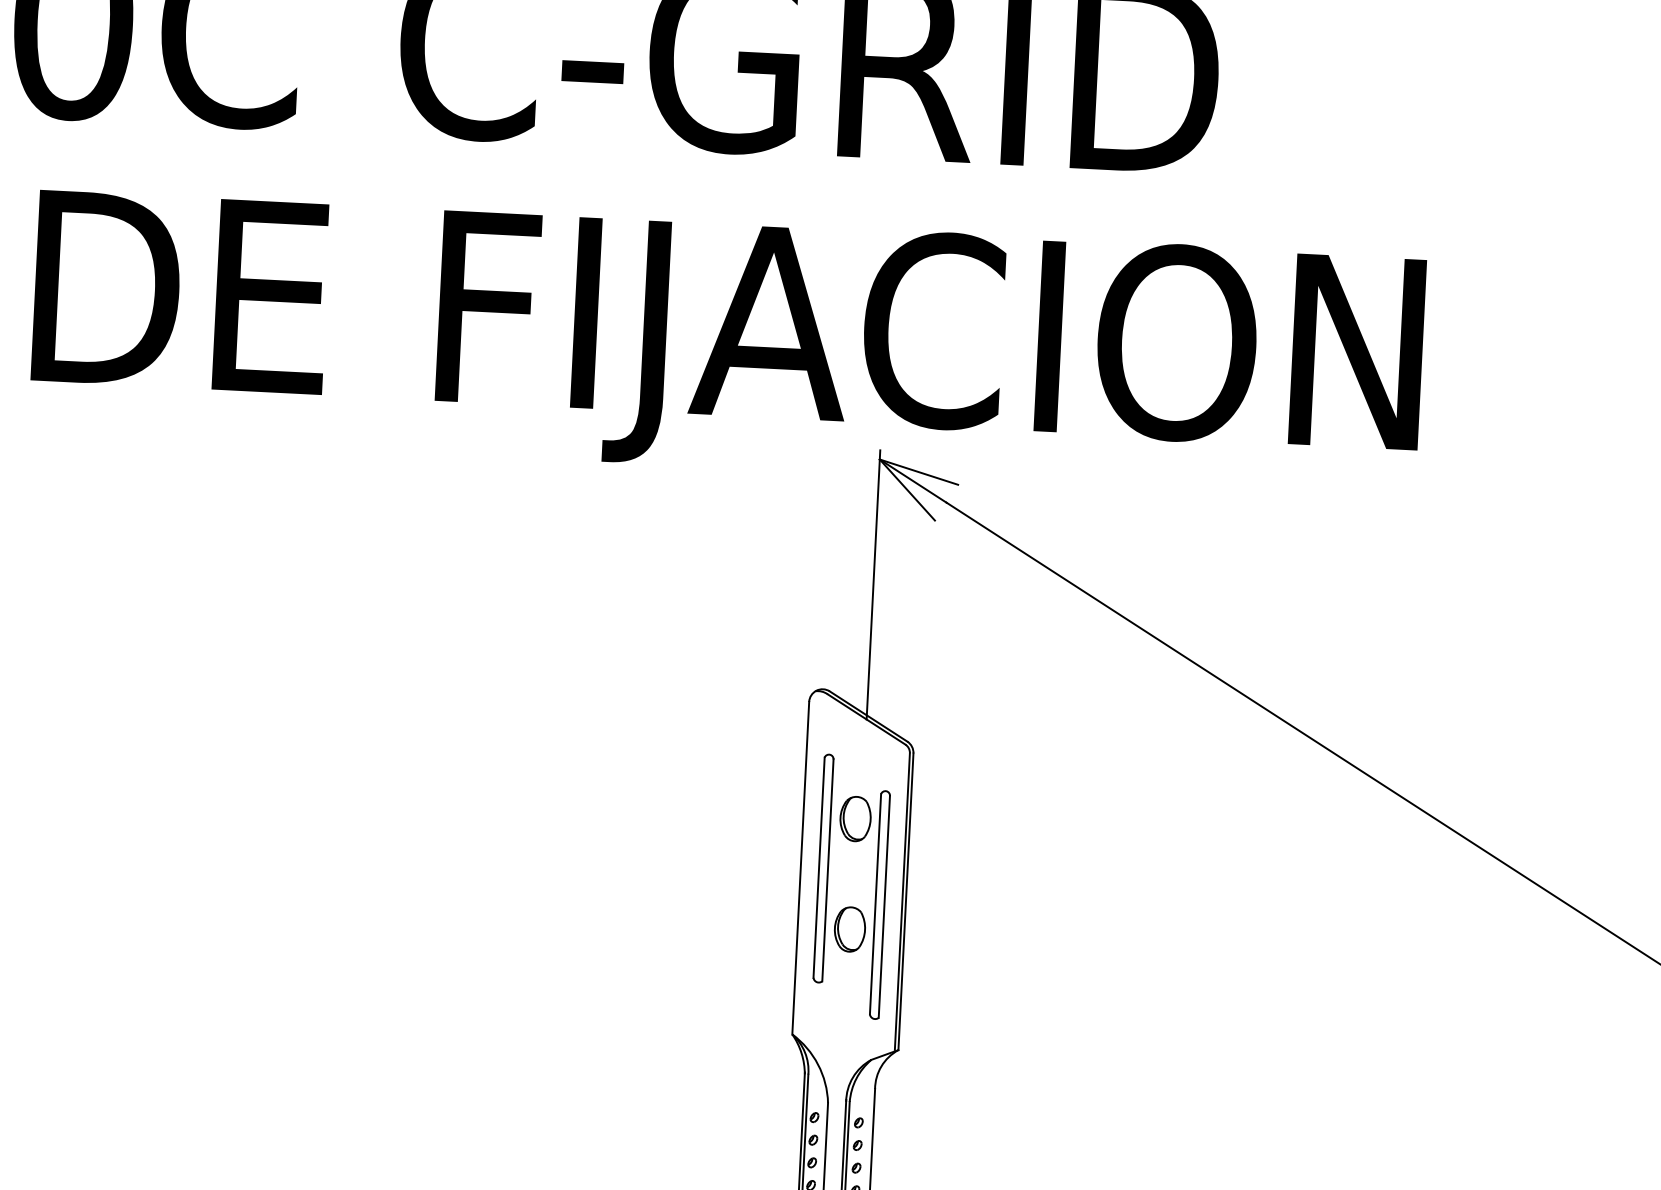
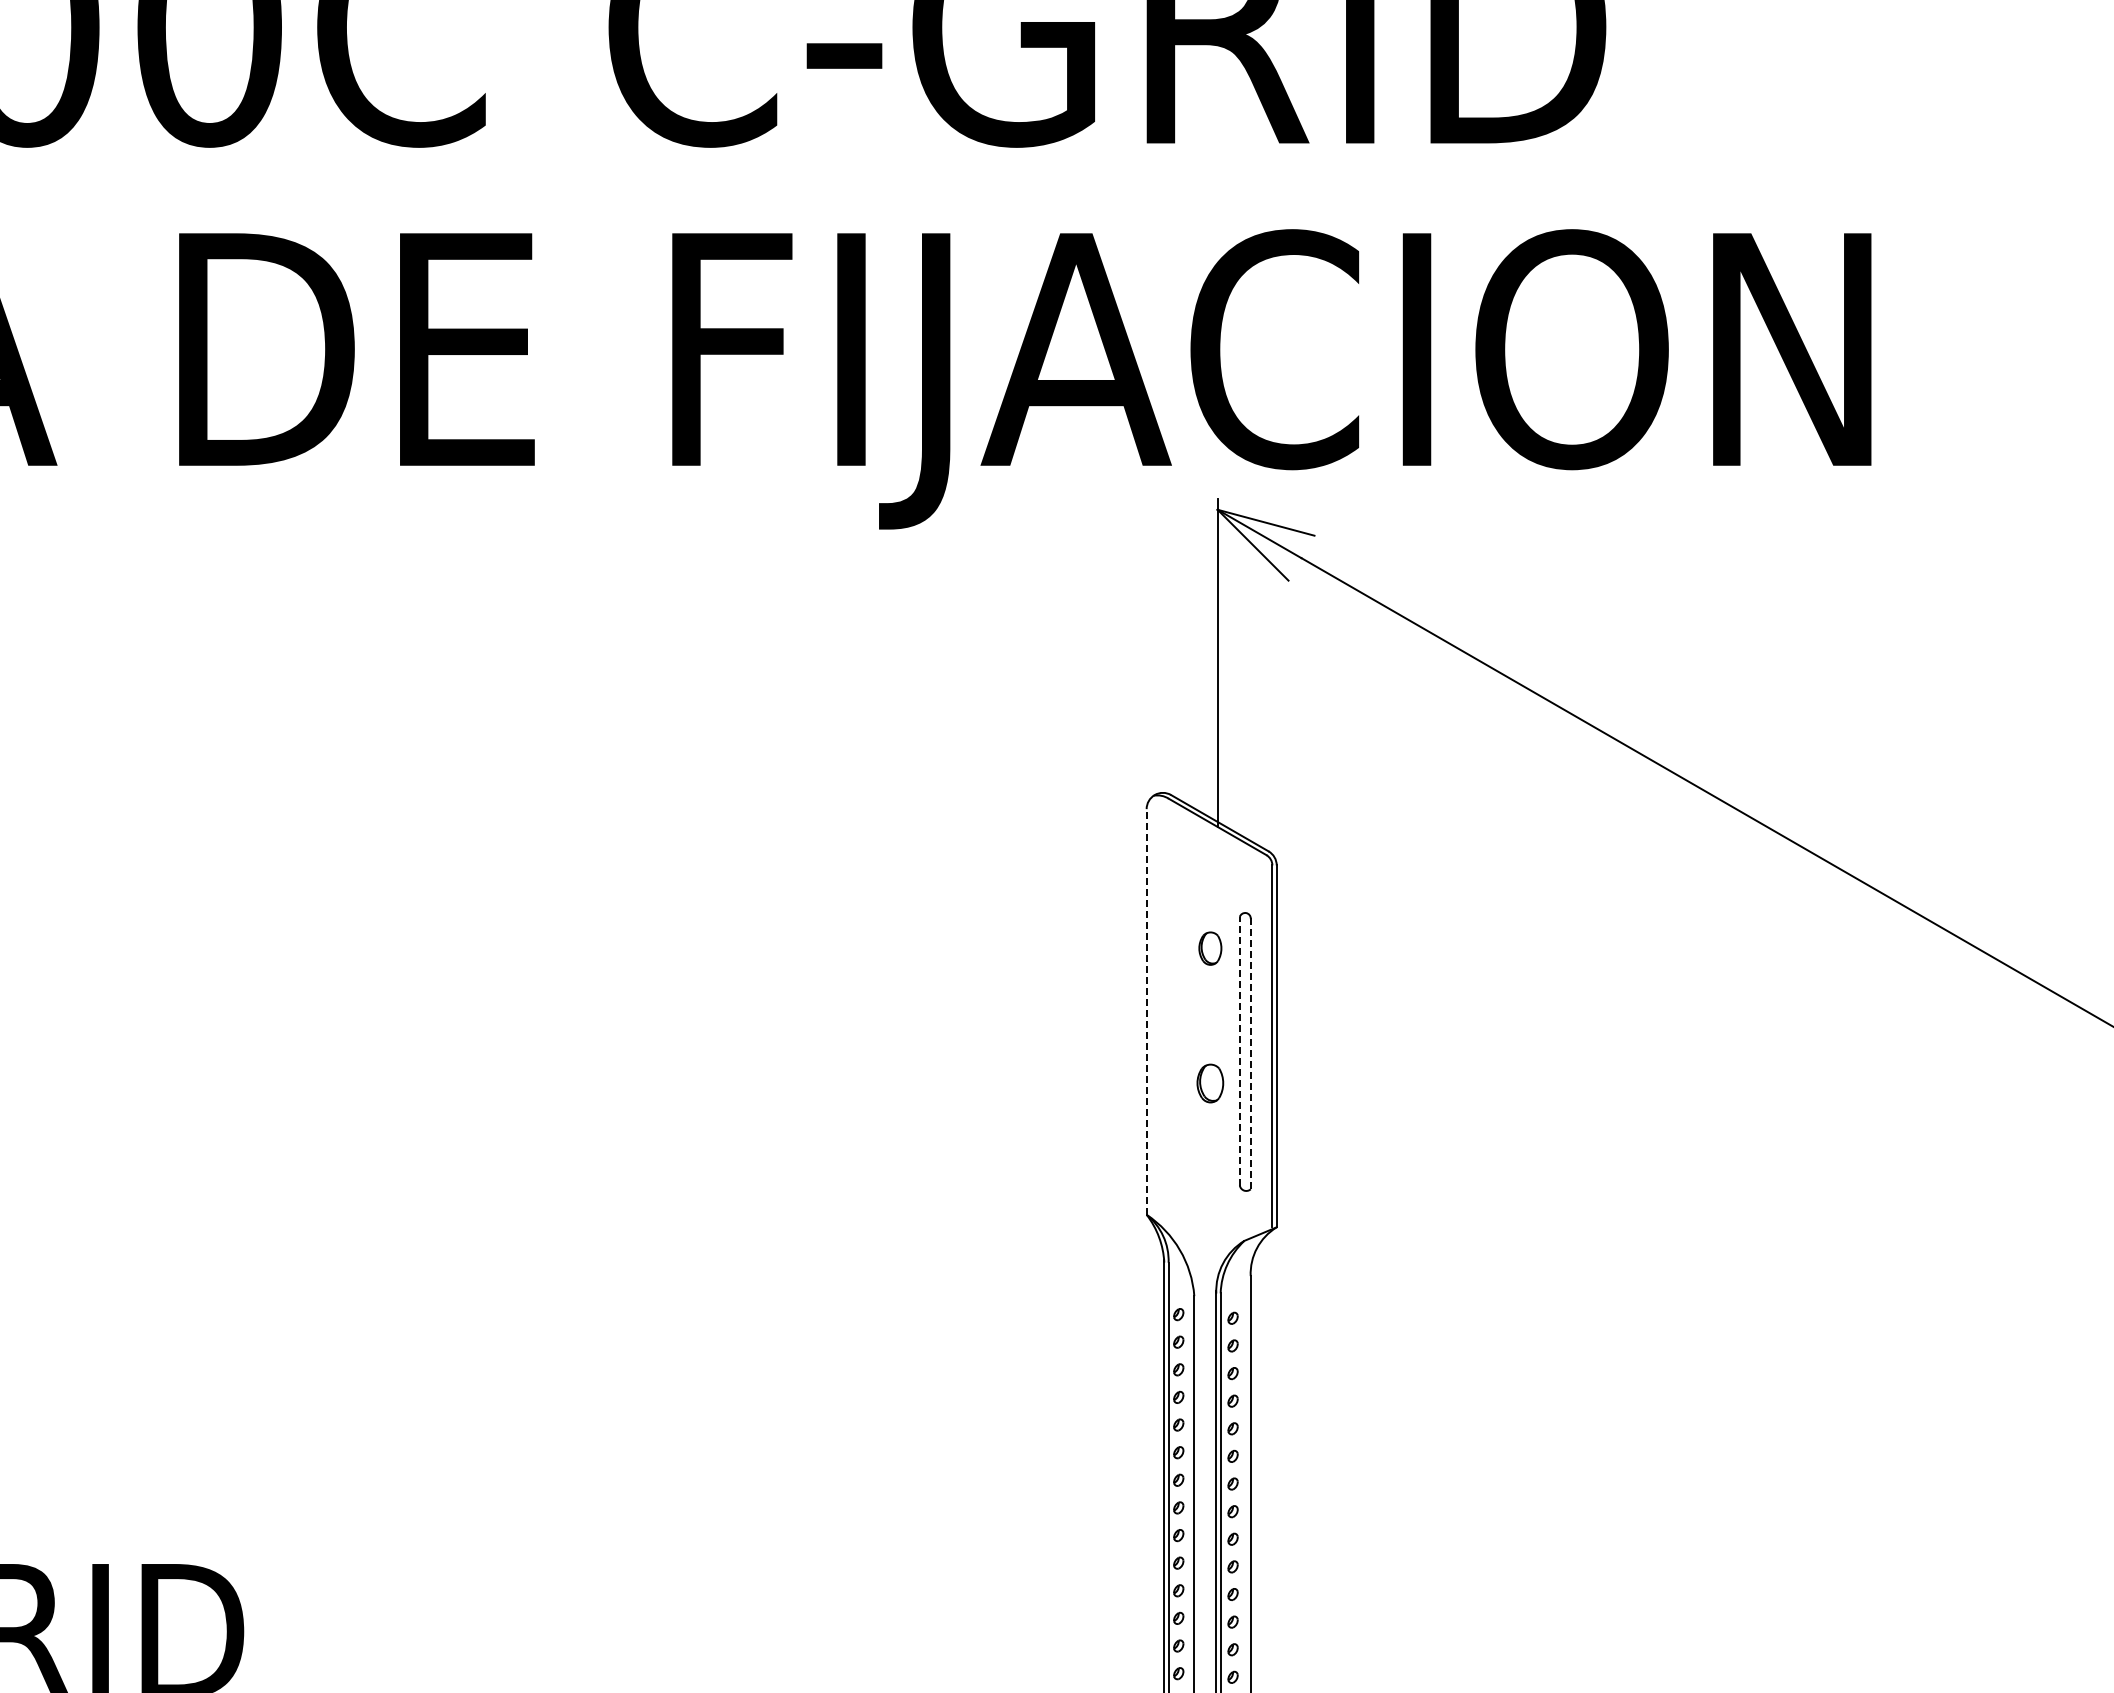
part: (855, 818) -> (1210, 948), size x0.6
line: (800, 867) -> (1146, 1011), solid -> dashed
part: (823, 868) -> (1174, 1010), removed
line: (875, 903) -> (1239, 1050), solid -> dashed
line: (884, 906) -> (1250, 1053), solid -> dashed
part: (850, 929) -> (1210, 1083), size x0.7

